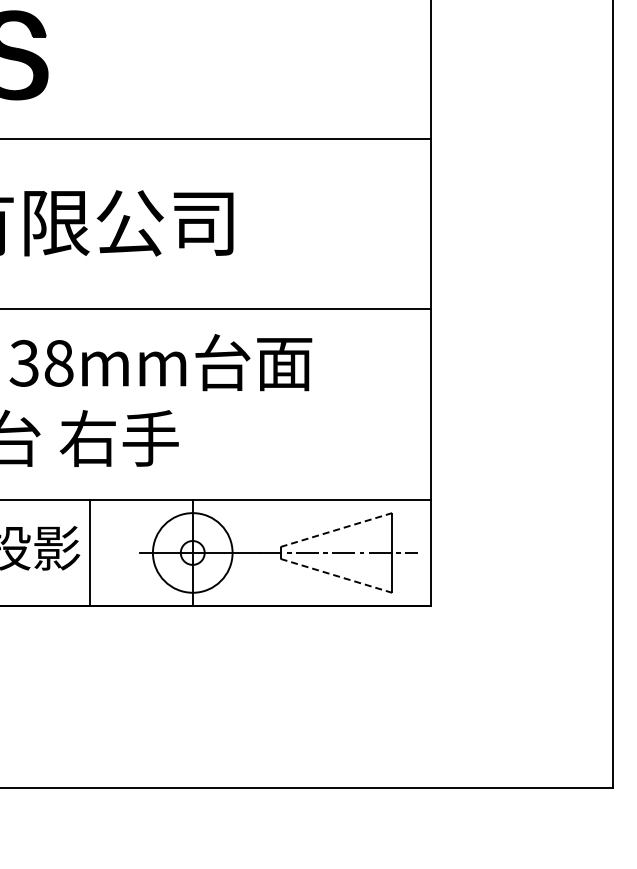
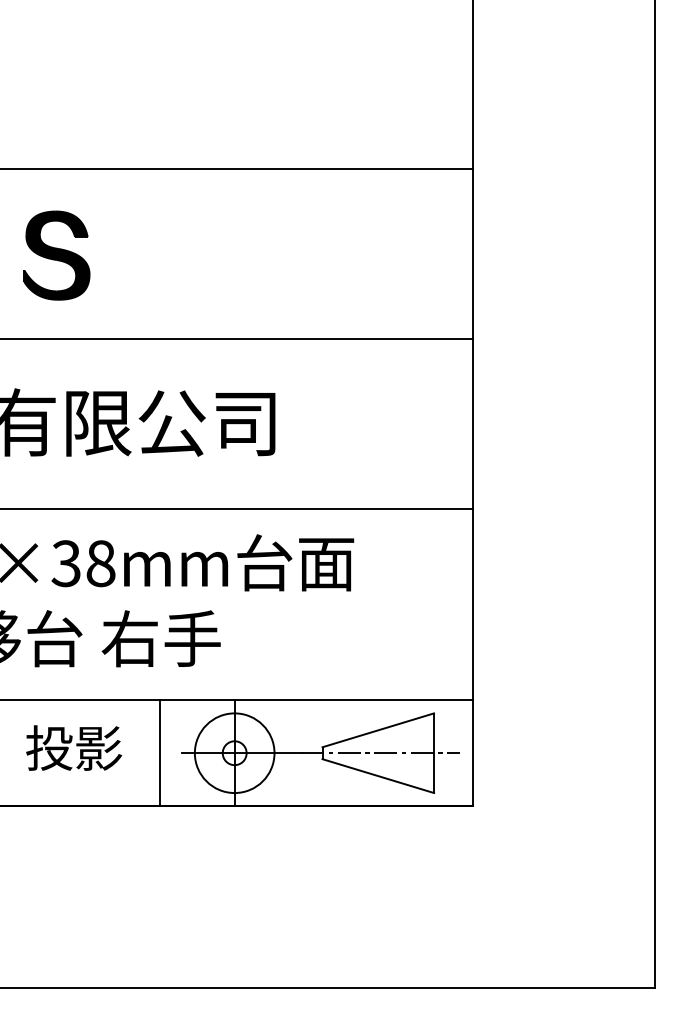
line: (336, 530) -> (378, 730), dashed -> solid
line: (90, 553) -> (160, 753), moved
line: (336, 576) -> (378, 776), dashed -> solid

